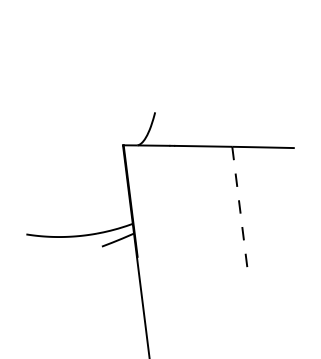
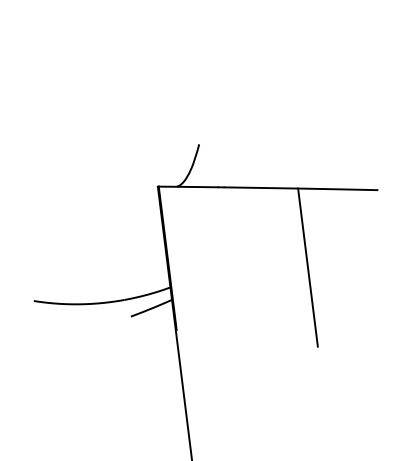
line: (239, 208) -> (307, 267), dashed -> solid

